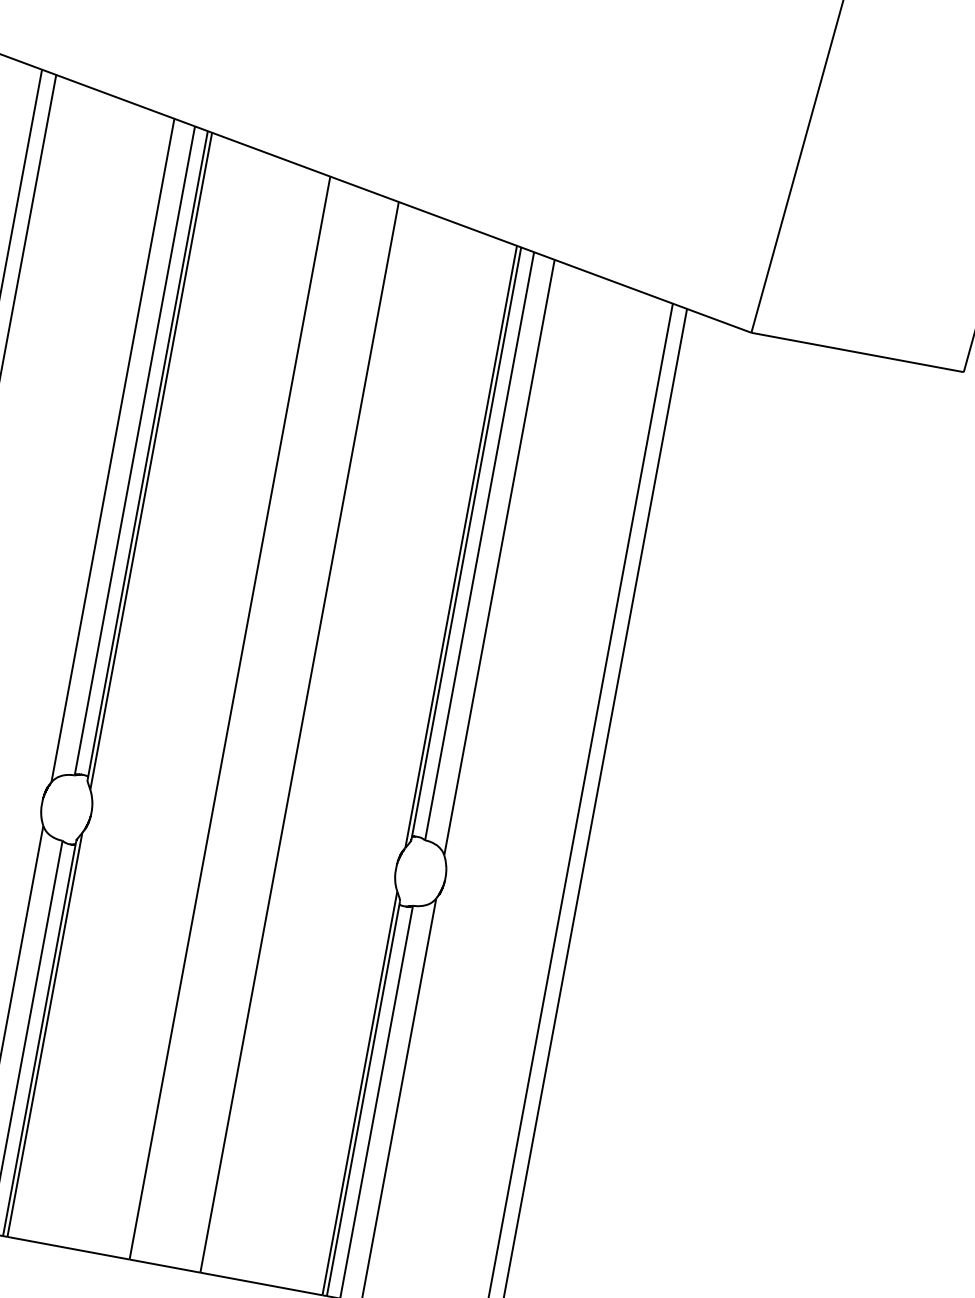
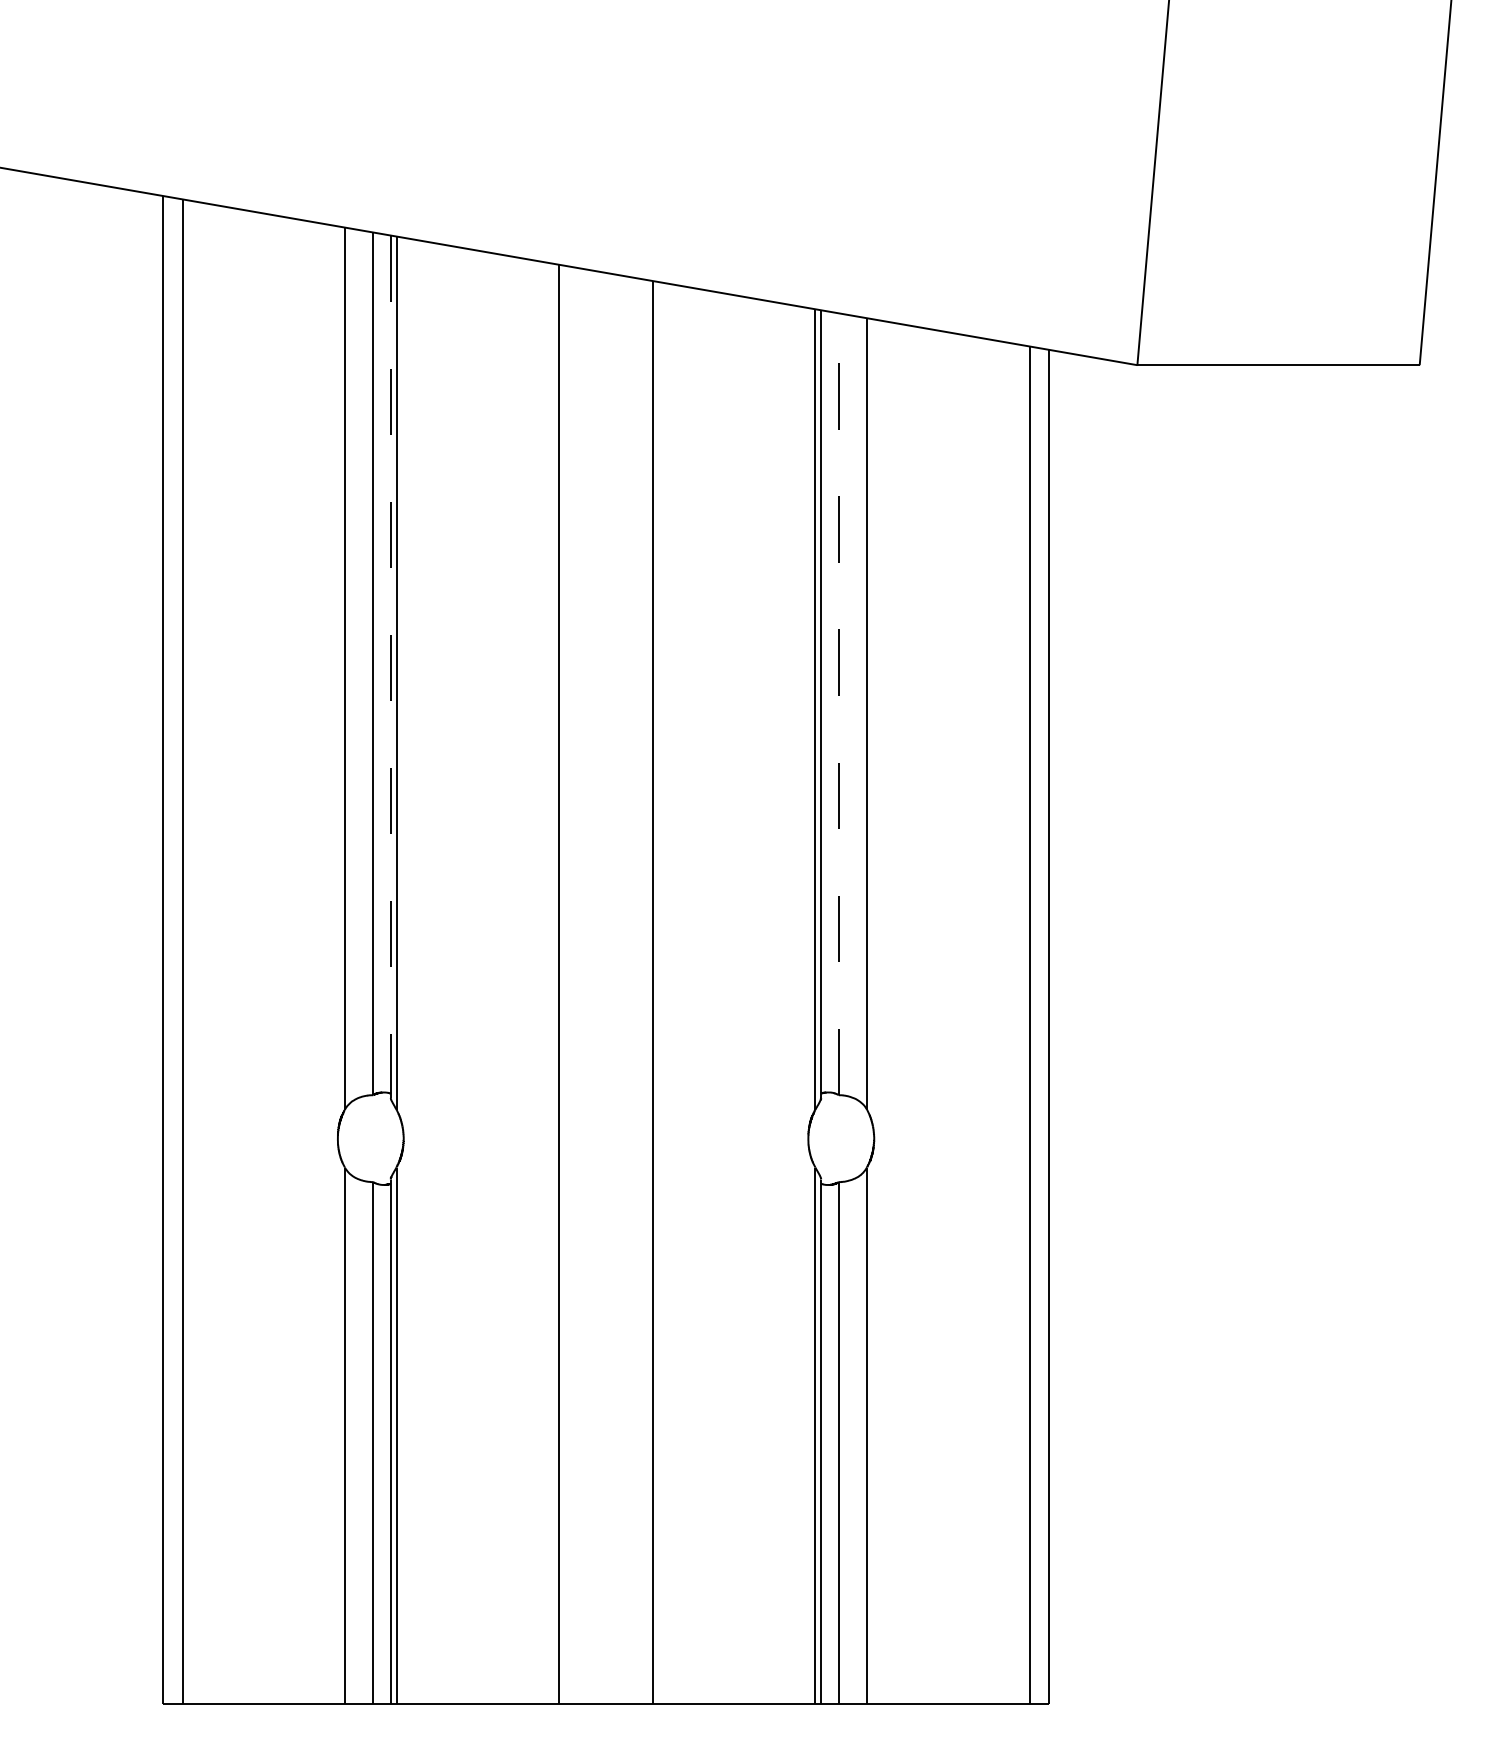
line: (147, 456) -> (390, 667), solid -> dashed
line: (479, 546) -> (838, 704), solid -> dashed

